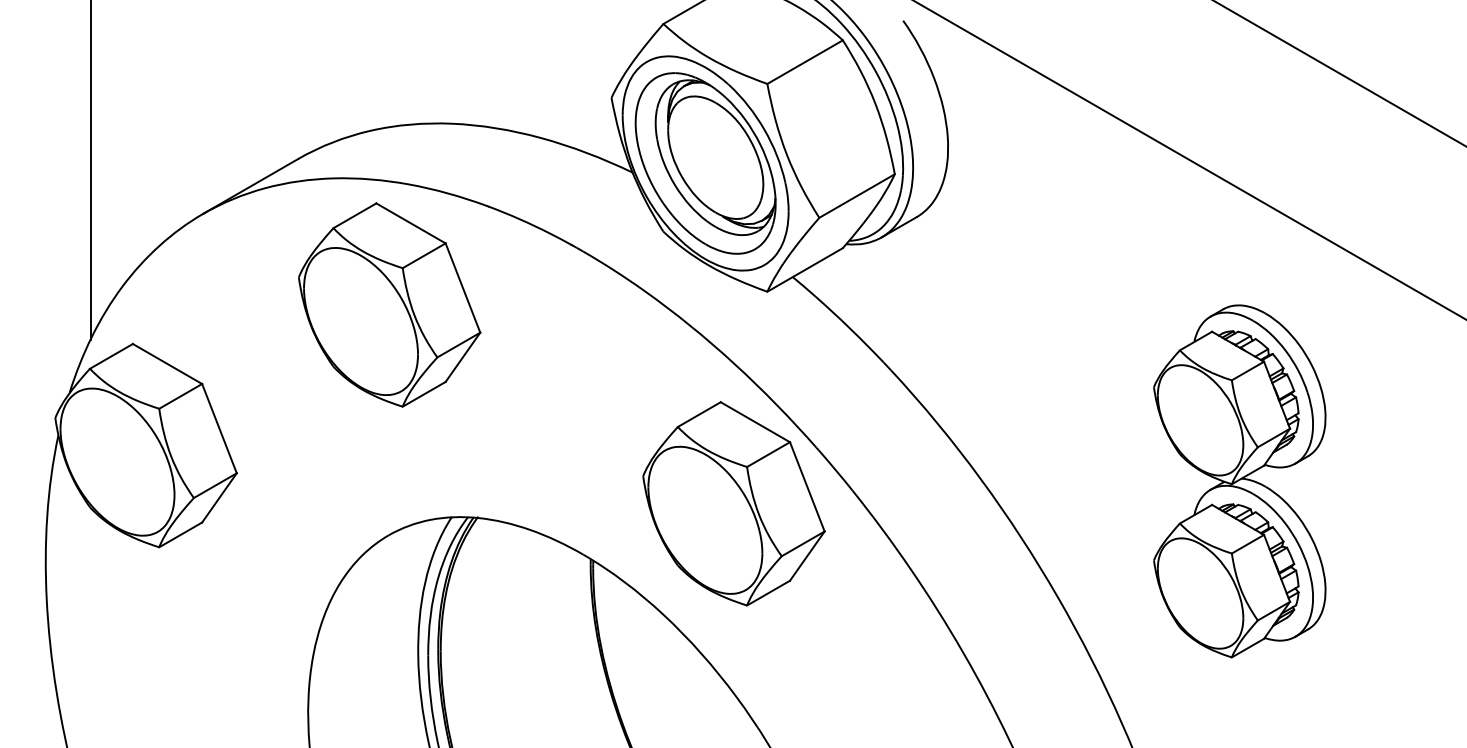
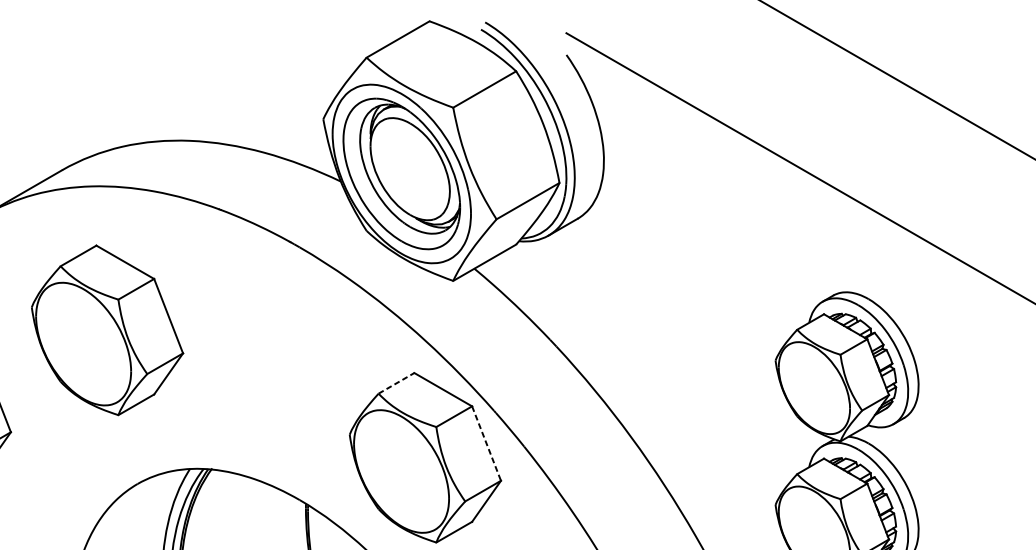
part: (389, 304) -> (107, 329), moved
line: (699, 414) -> (396, 383), solid -> dashed
line: (807, 486) -> (486, 443), solid -> dashed

